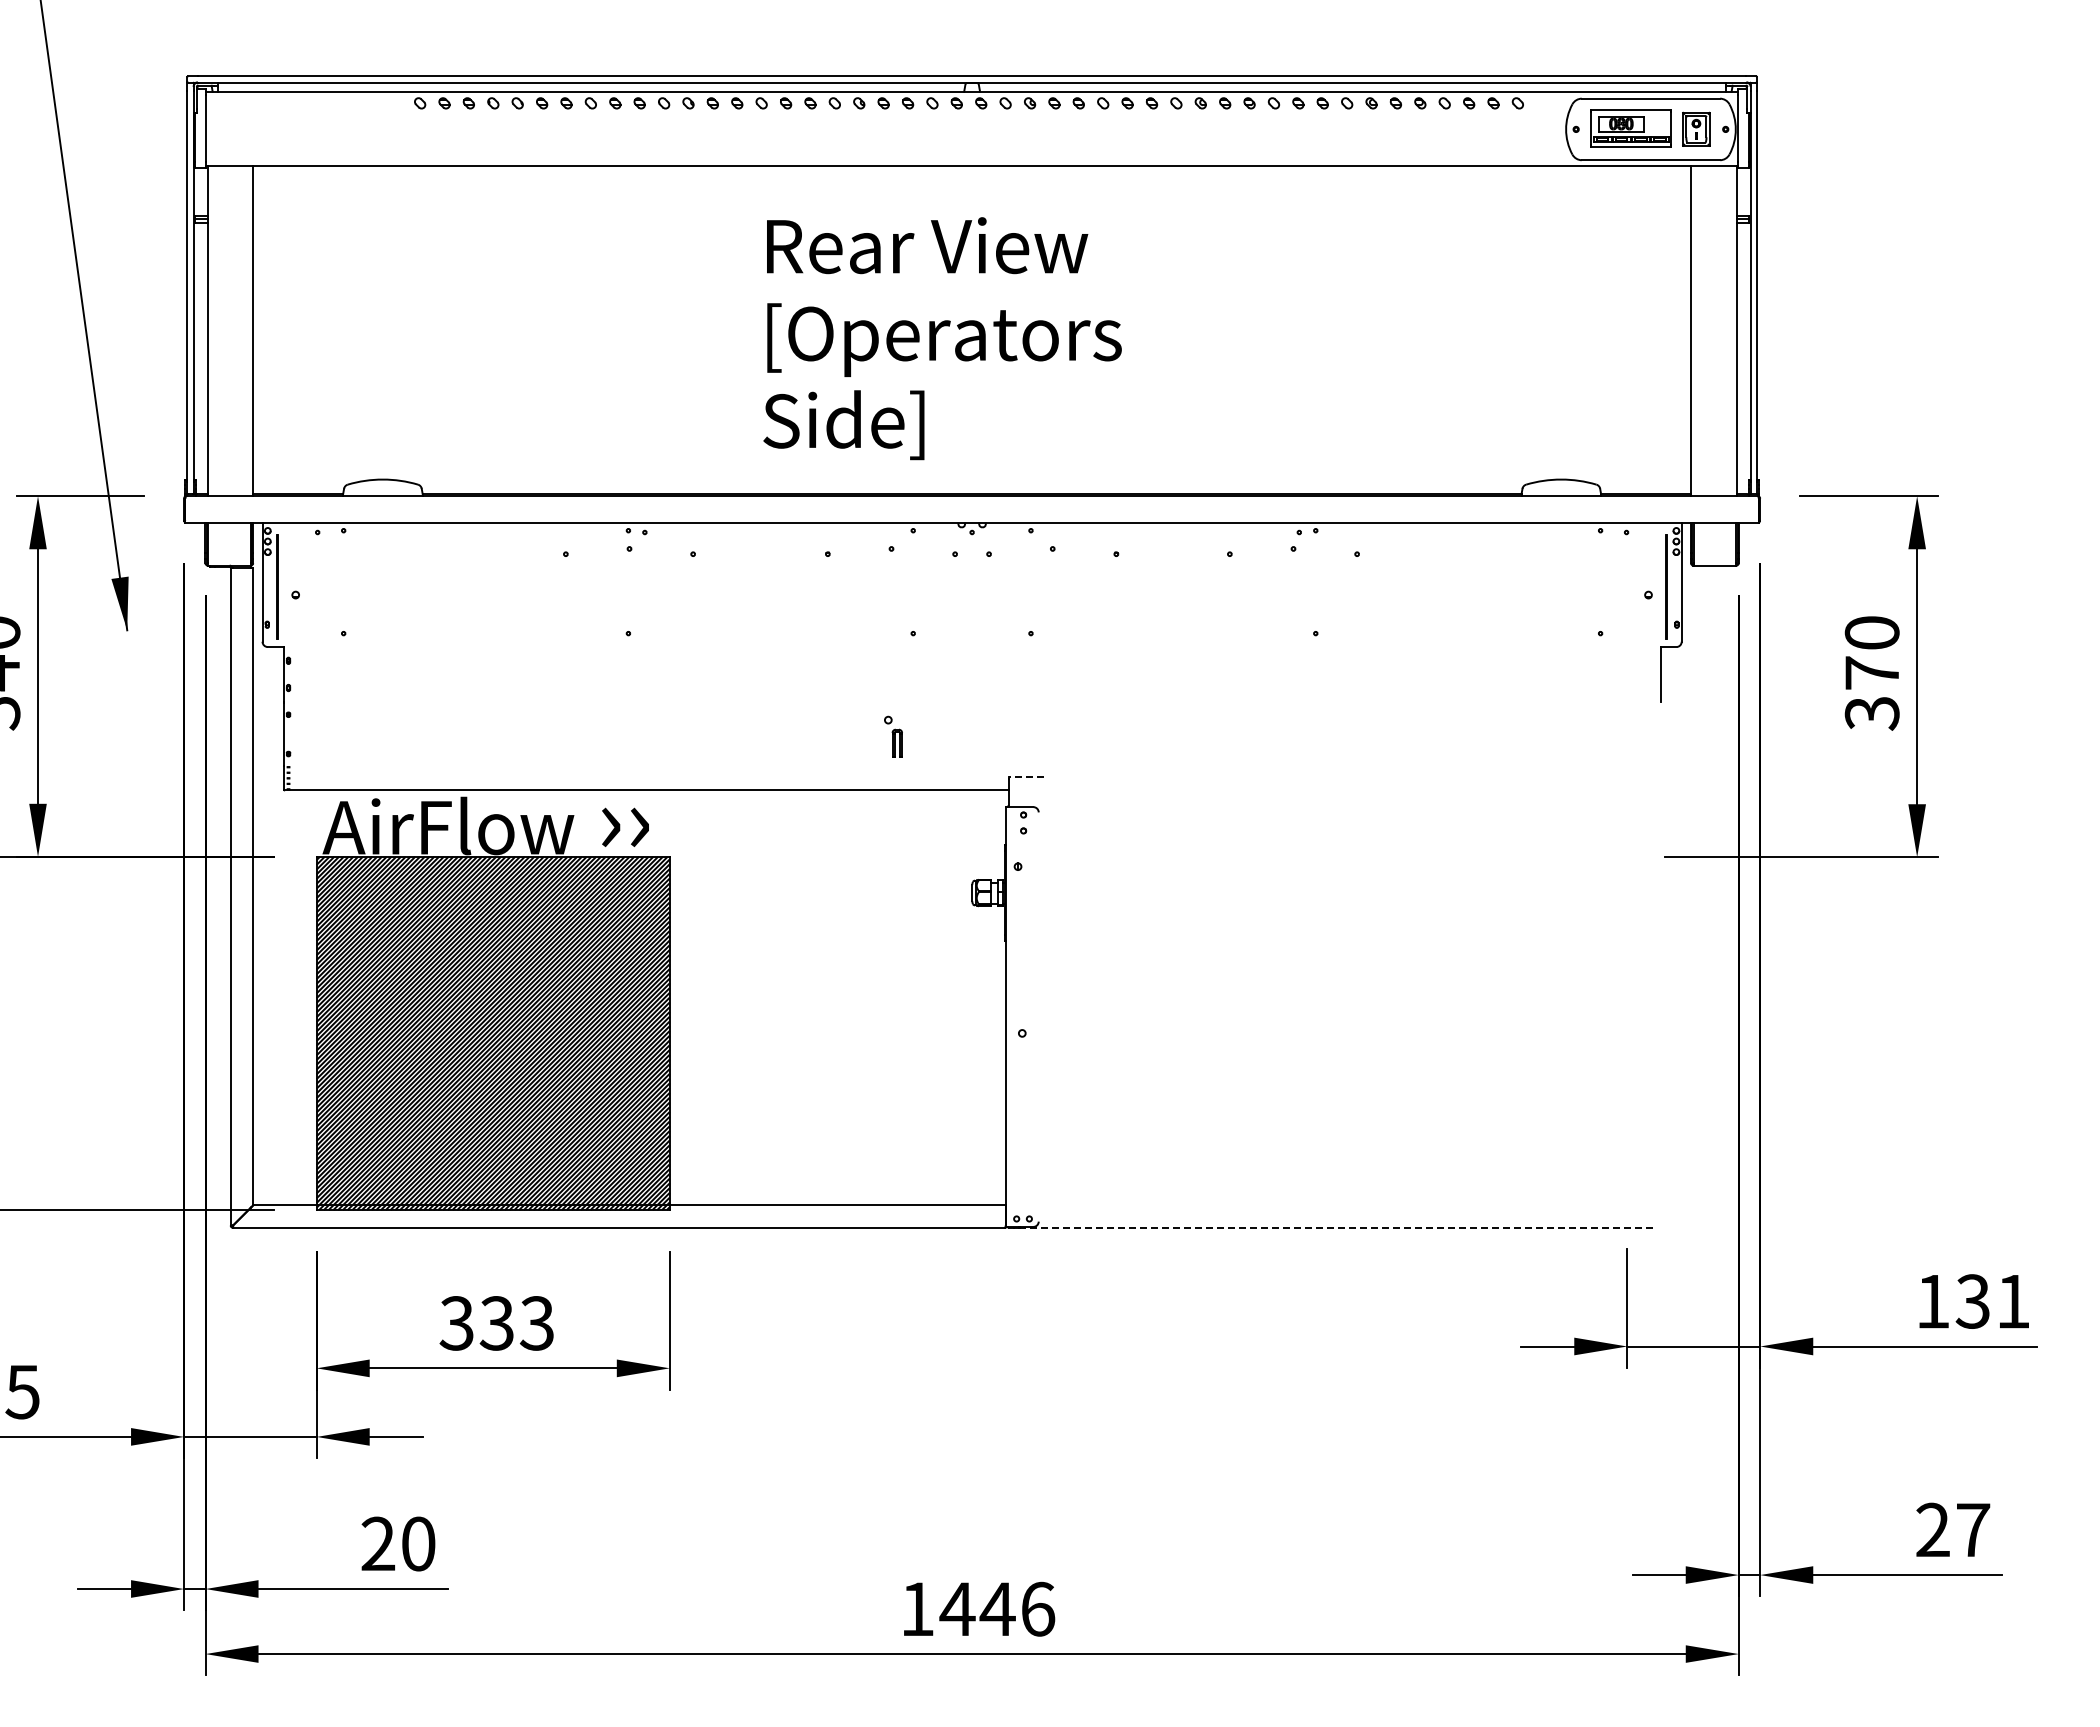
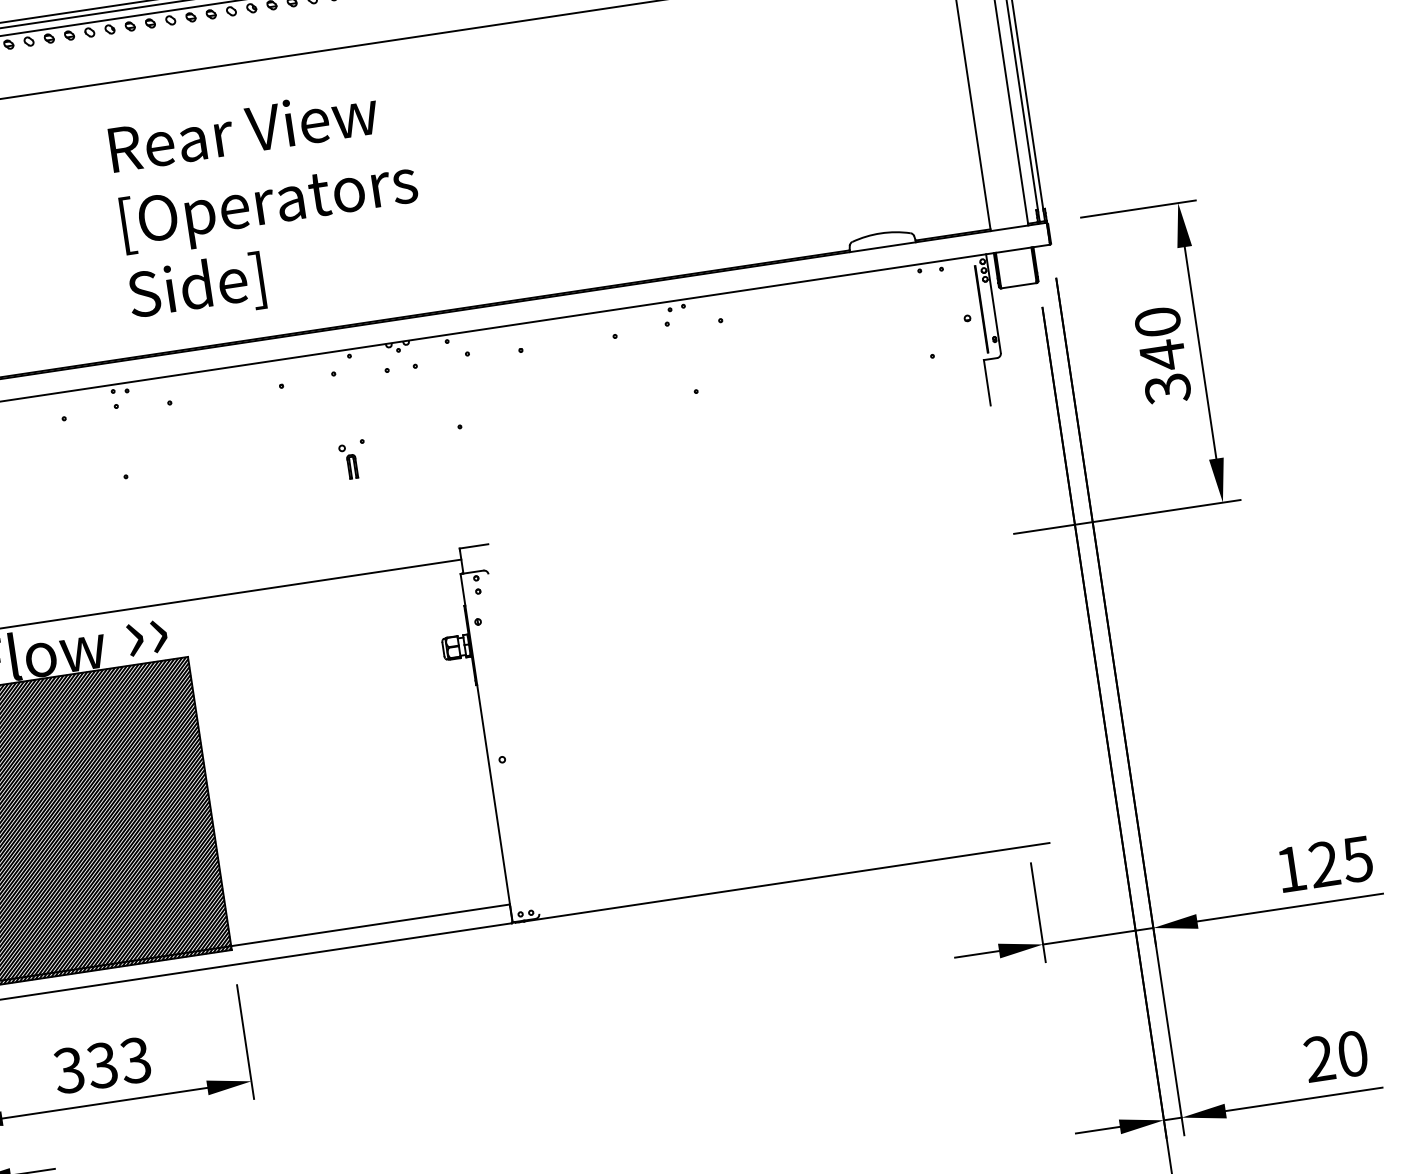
text: (942, 338) -> (267, 205), moved
text: (1871, 673) -> (1162, 355), 370 -> 340
part: (893, 736) -> (348, 461), moved
line: (1025, 776) -> (473, 546), dashed -> solid
line: (1335, 1227) -> (786, 881), dashed -> solid
text: (1992, 1301) -> (1340, 861), 131 -> 125
text: (1973, 1529) -> (1353, 1053), 27 -> 20

